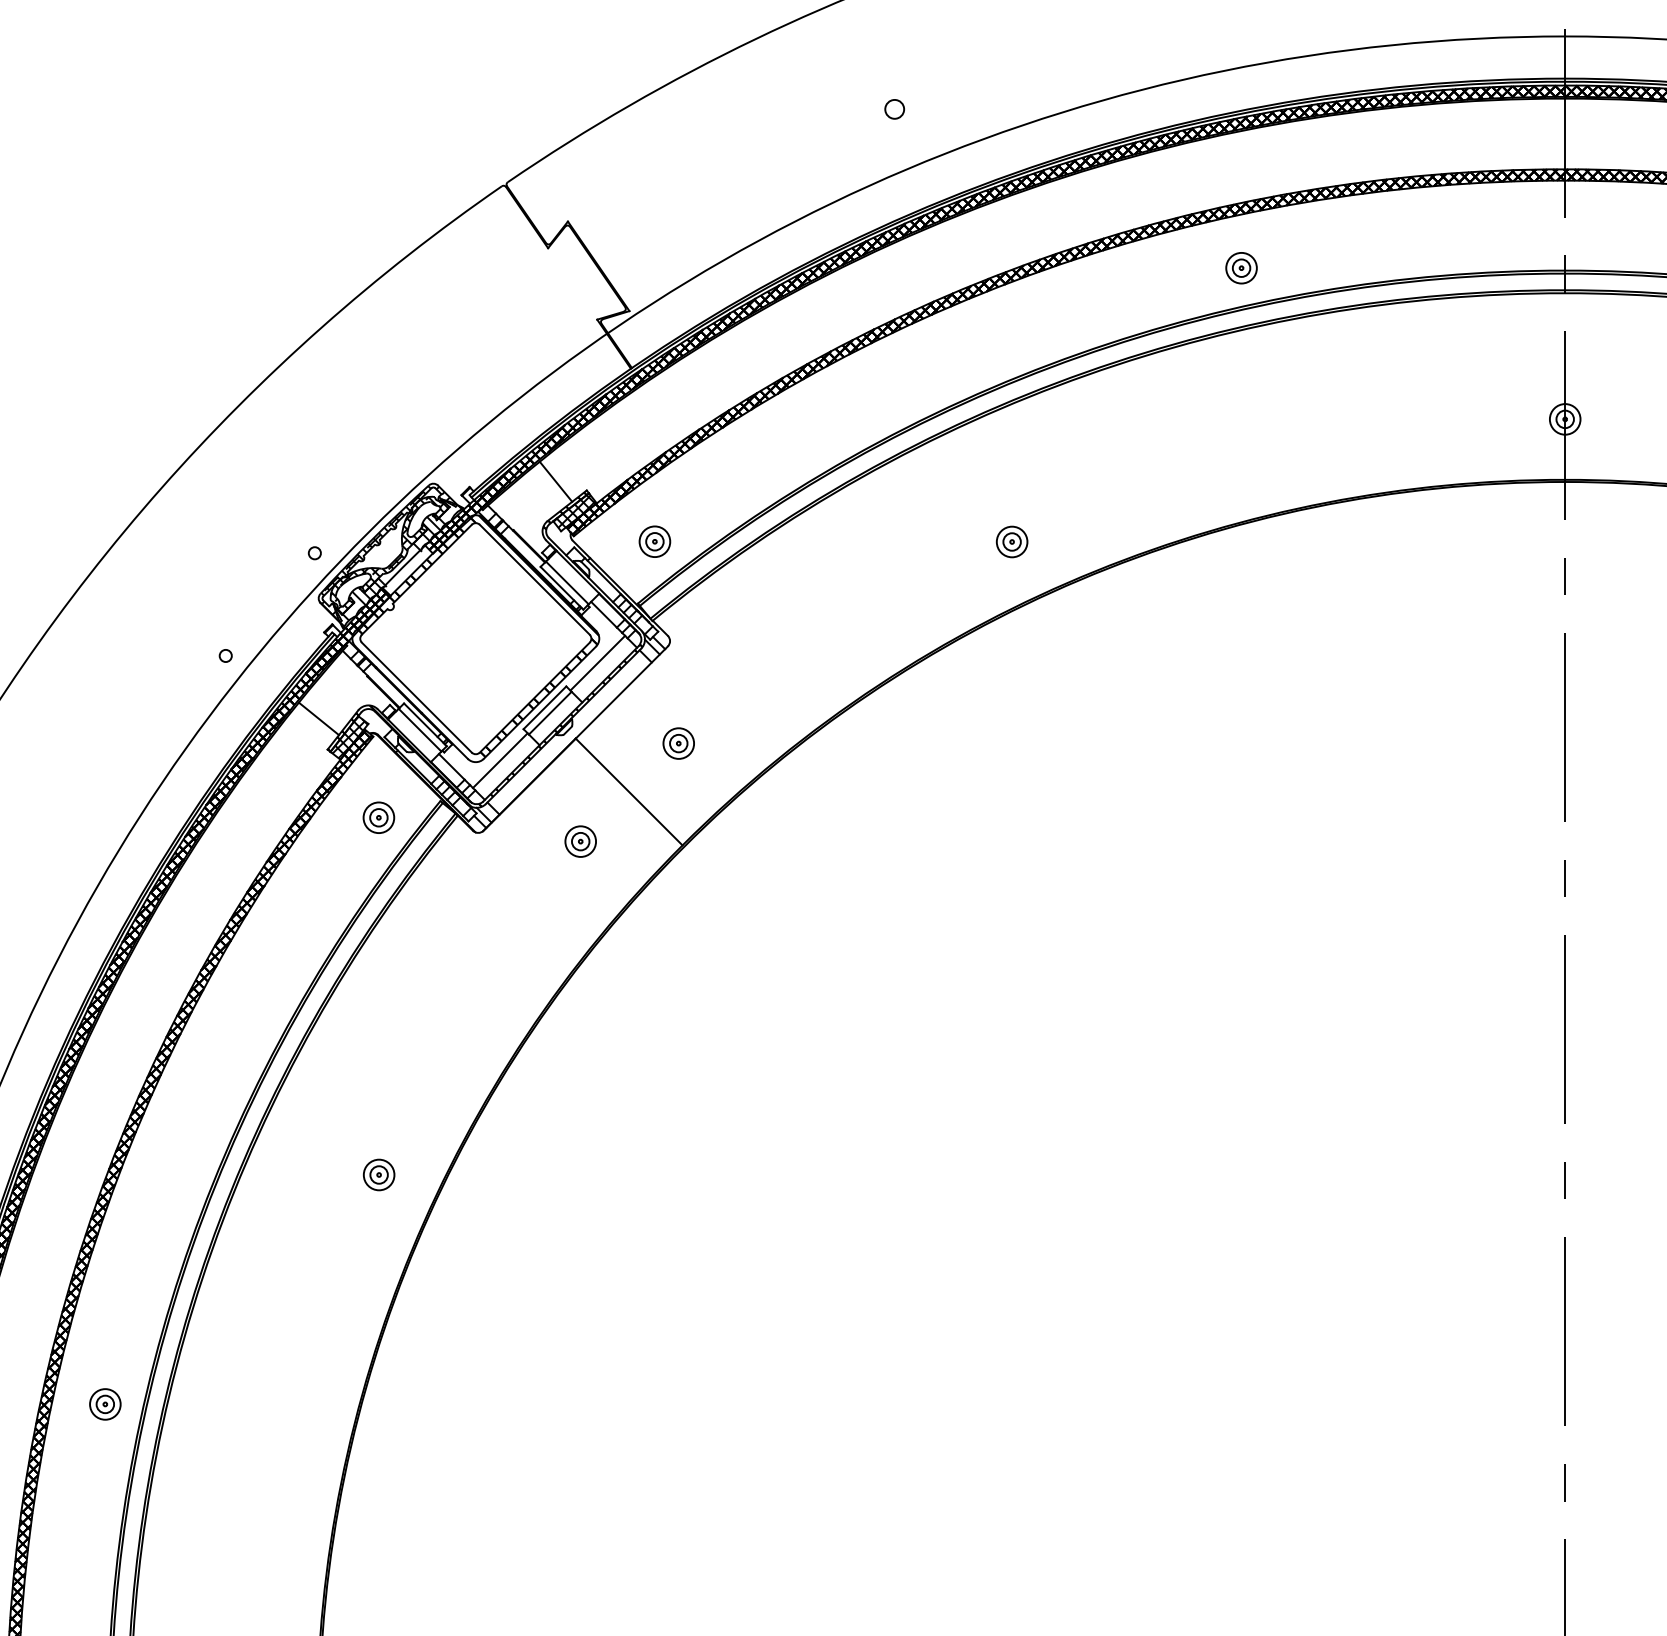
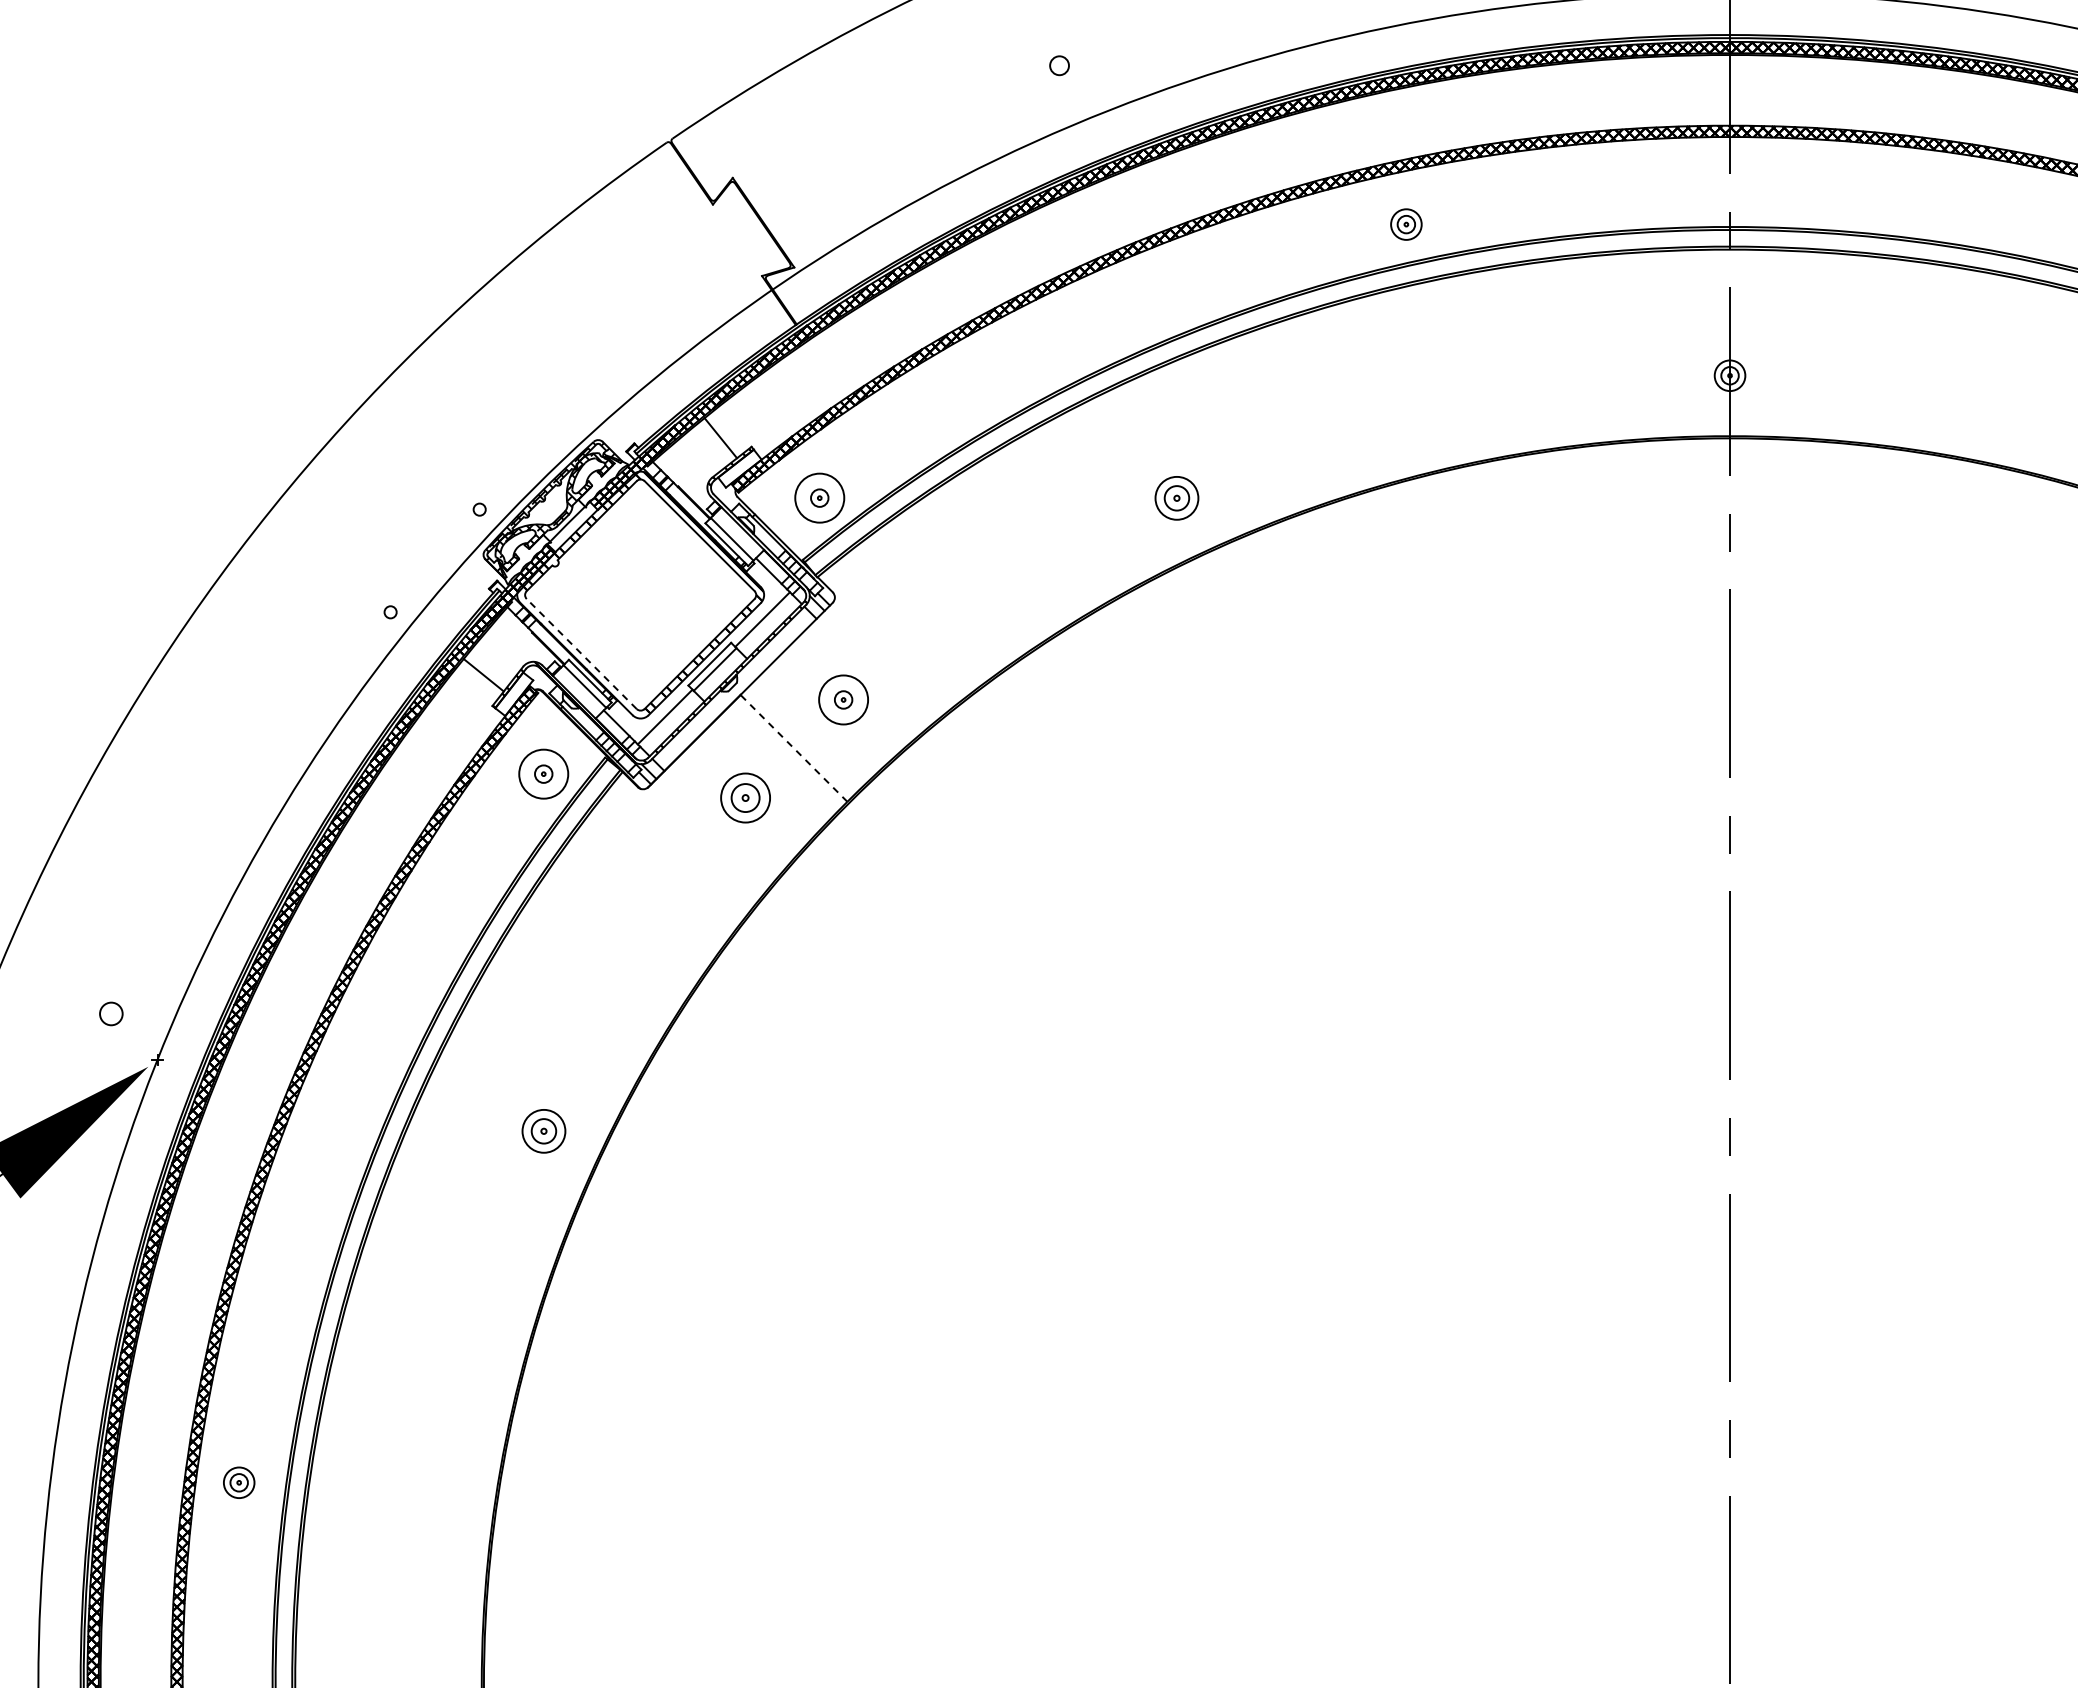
hatch: (574, 511) -> (739, 467), removed
hatch: (441, 523) -> (606, 479), removed
circle: (654, 541) -> (819, 497), size x1.6
part: (1011, 542) -> (1176, 498), size x1.4
hatch: (359, 604) -> (524, 560), removed
line: (416, 698) -> (581, 654), solid -> dashed
hatch: (348, 737) -> (513, 693), removed
circle: (678, 743) -> (843, 699), size x1.6
line: (628, 792) -> (793, 748), solid -> dashed
circle: (378, 817) -> (543, 773), size x1.6
part: (580, 841) -> (745, 797), size x1.6
part: (378, 1175) -> (543, 1131), size x1.4
part: (105, 1404) -> (239, 1482), moved

